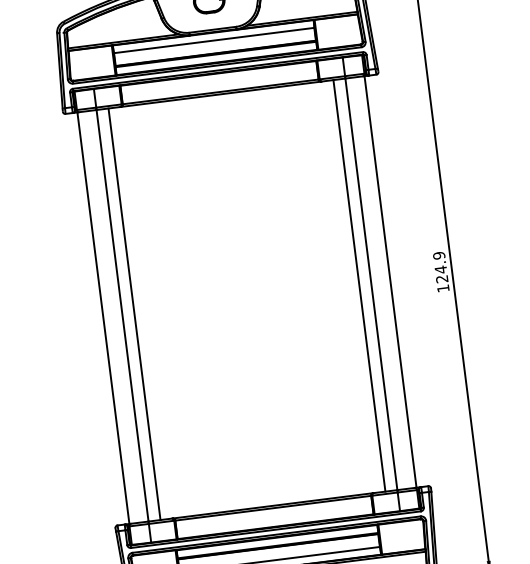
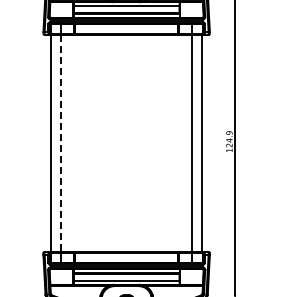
line: (360, 285) -> (186, 143), removed
line: (134, 314) -> (67, 143), removed
line: (121, 315) -> (60, 143), solid -> dashed

